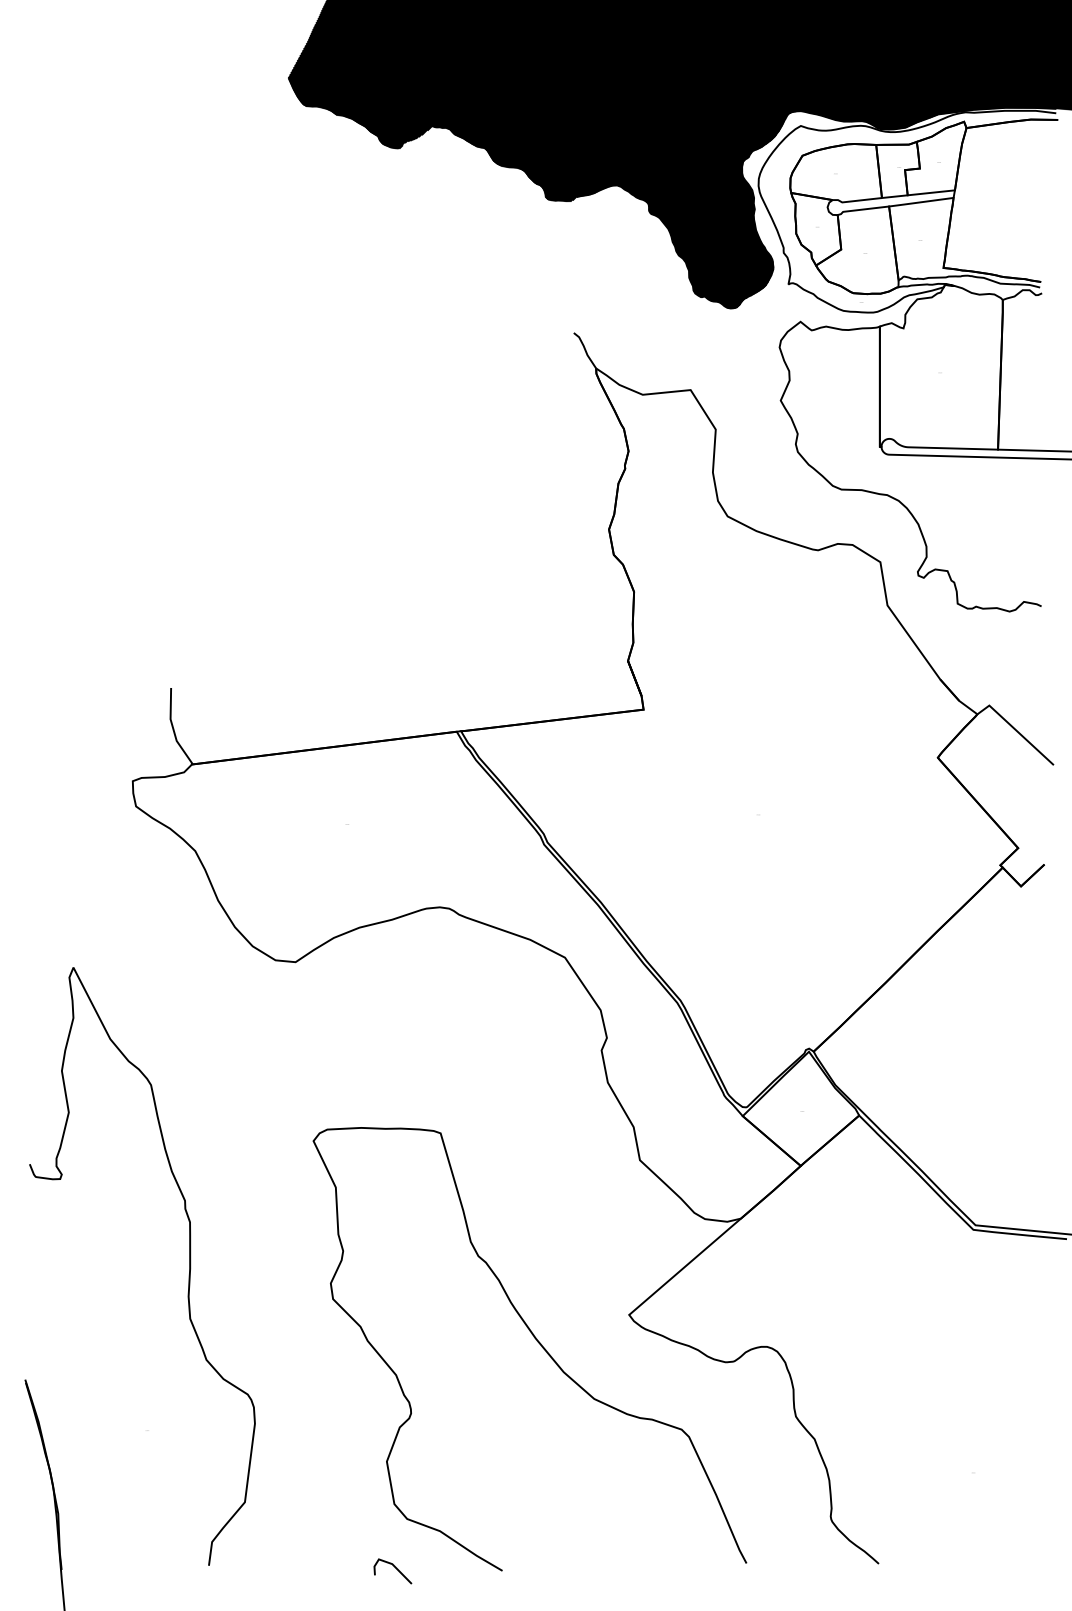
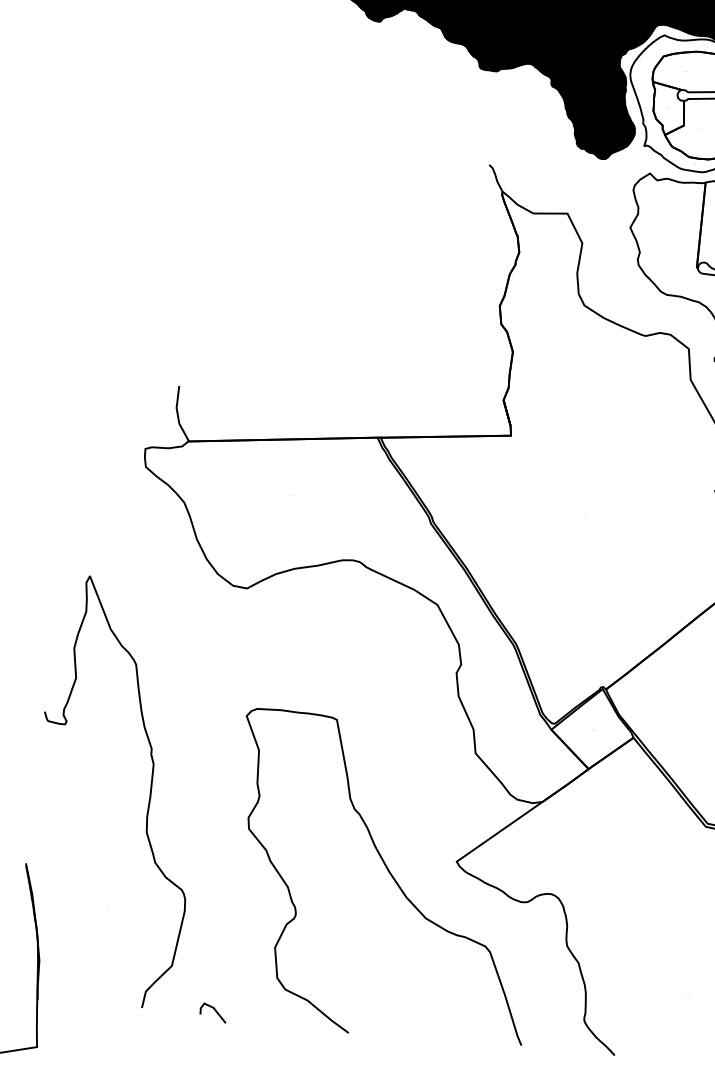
line: (395, 1568) -> (215, 1011), moved

